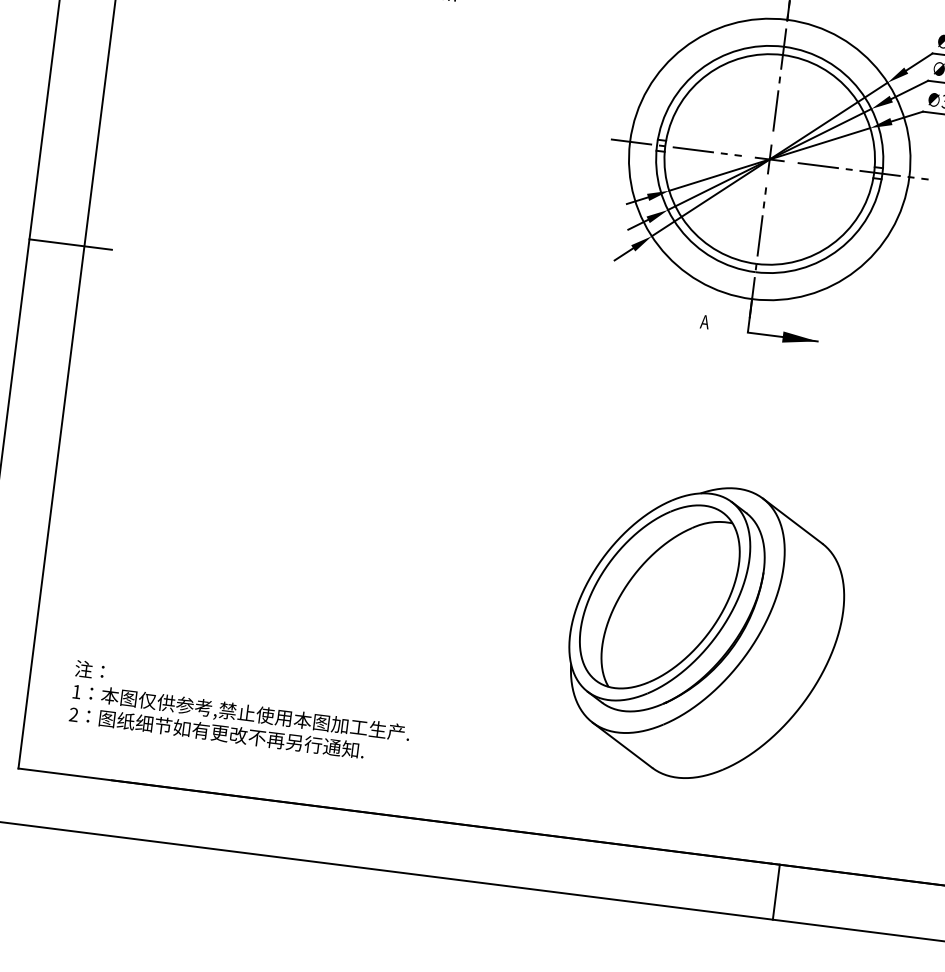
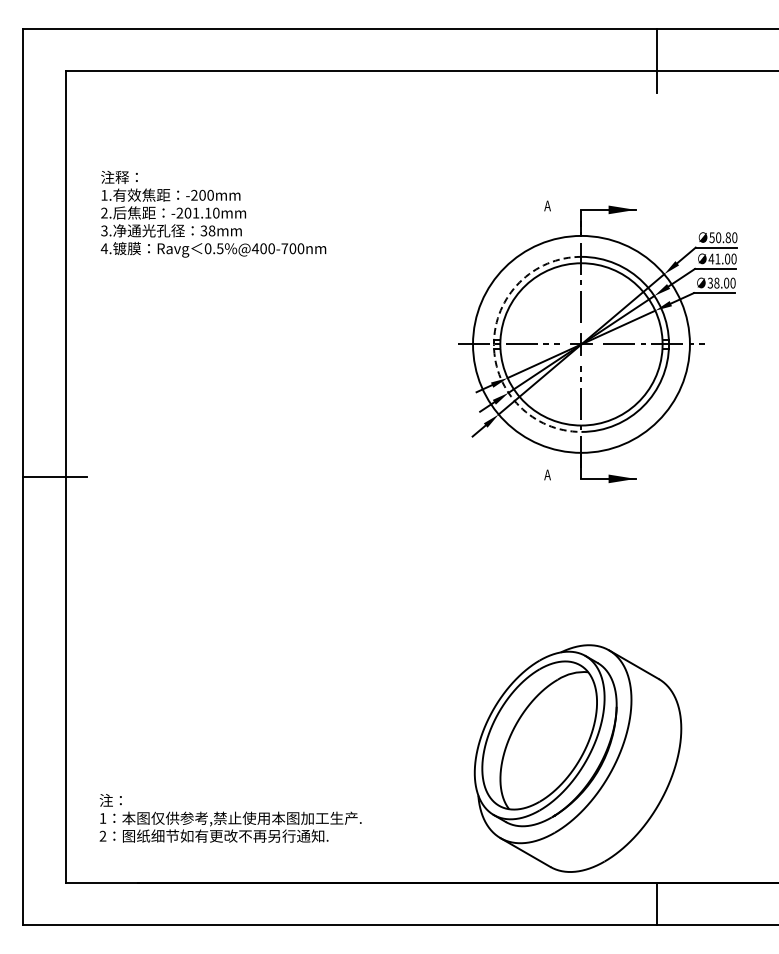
arc: (656, 145) -> (493, 344), solid -> dashed
part: (704, 632) -> (577, 758), moved

